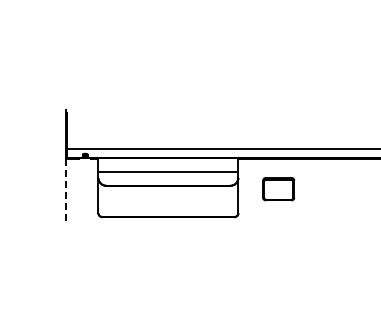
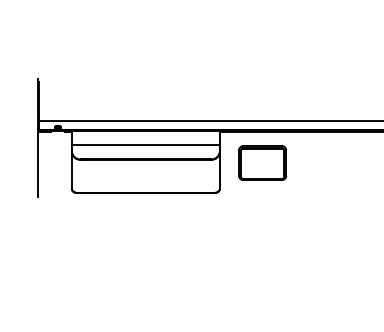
part: (278, 189) -> (262, 163), size x1.43
line: (66, 190) -> (38, 164), dashed -> solid

